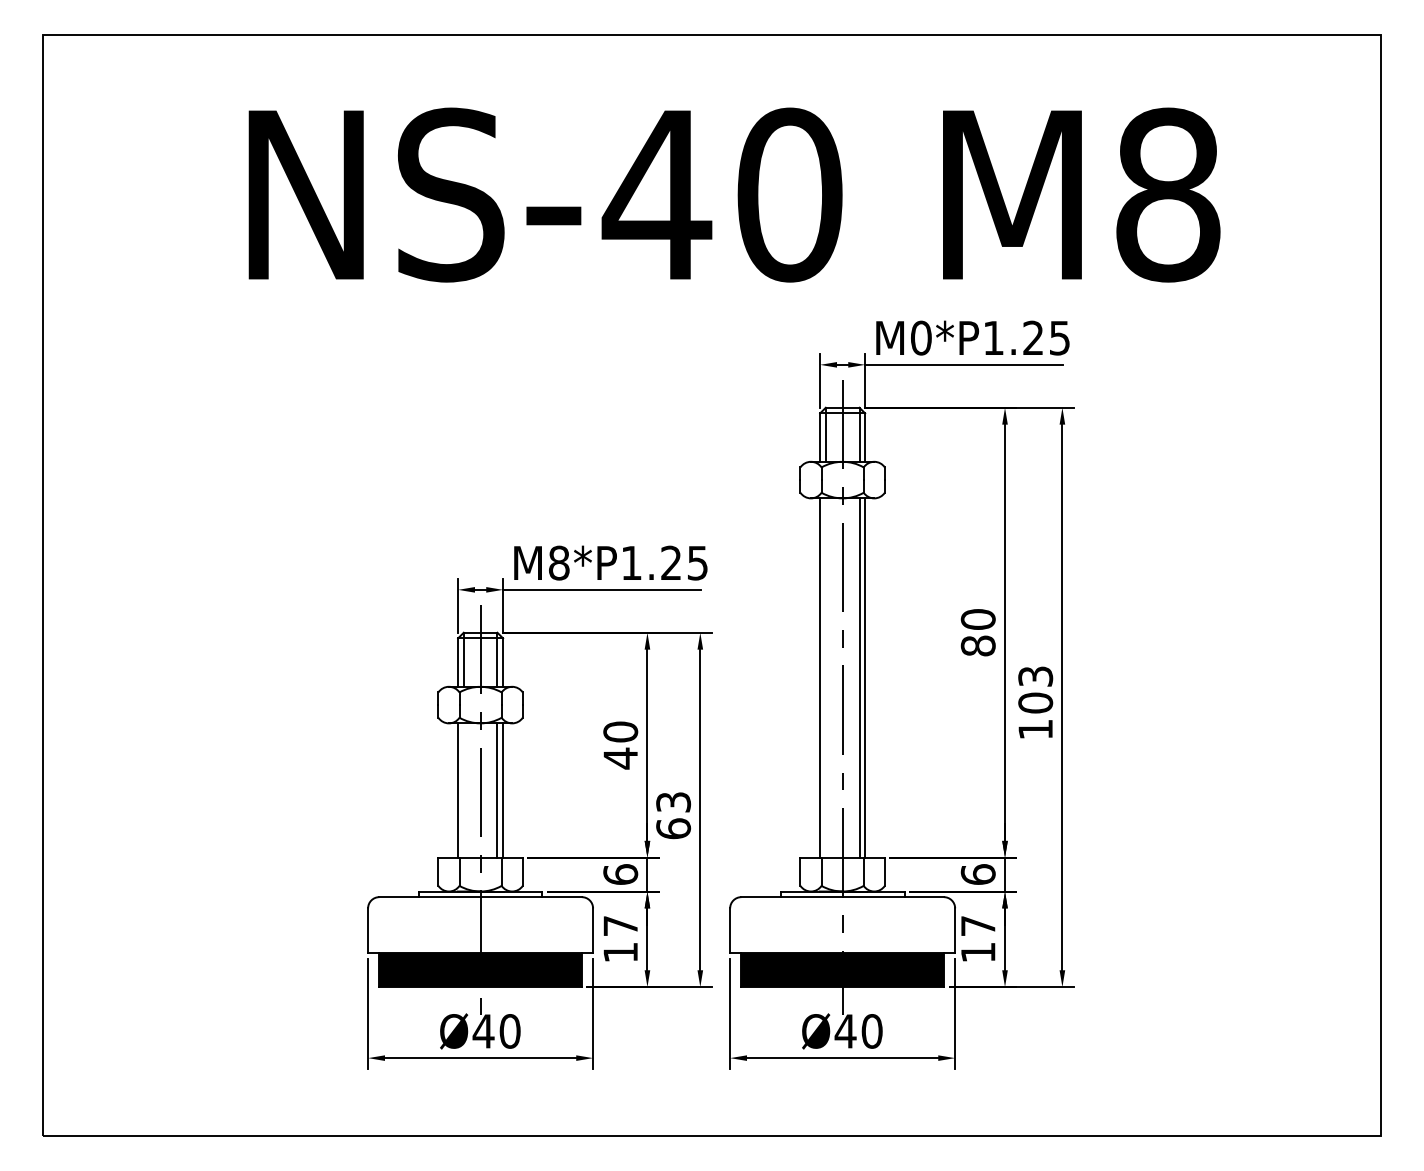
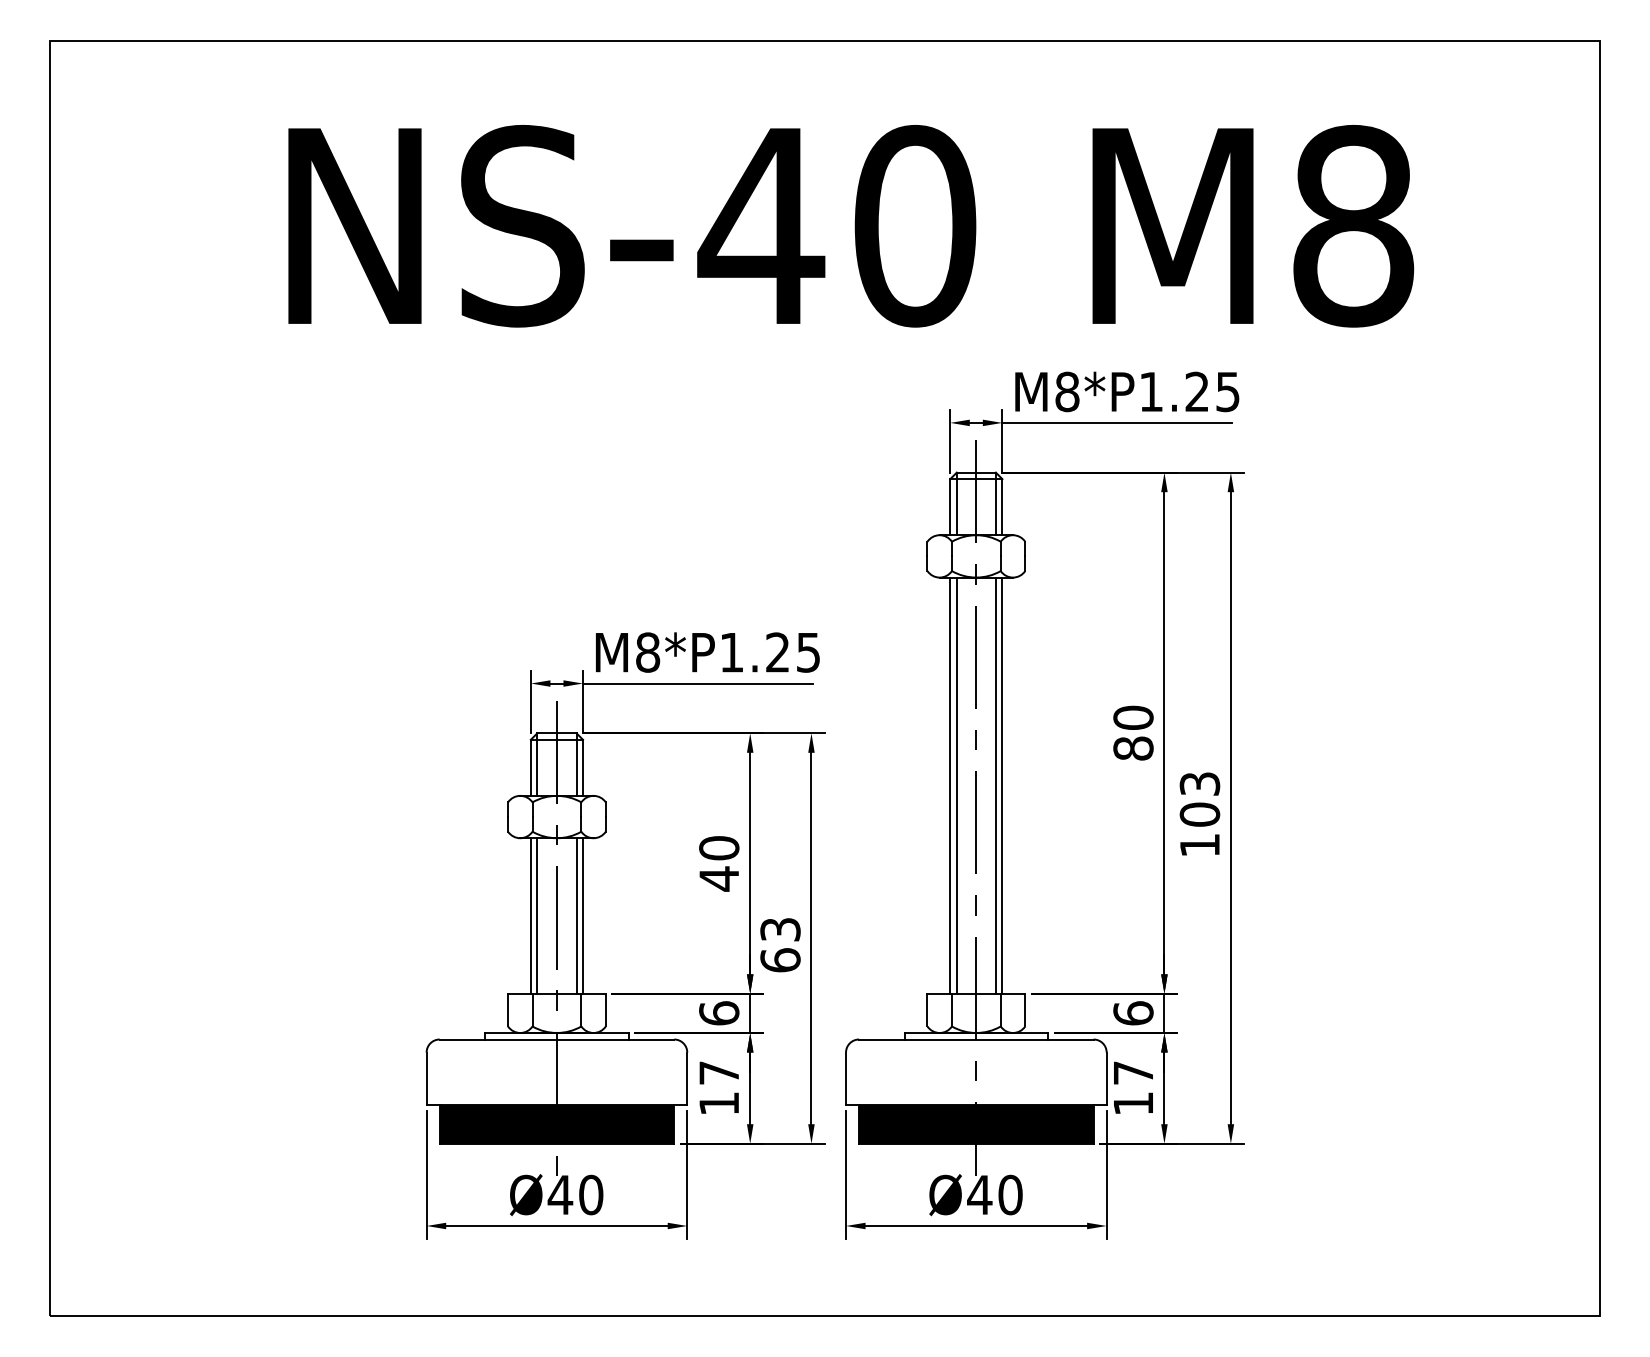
text: (921, 337) -> (1067, 391), M0*P1.25 -> M8*P1.25
line: (825, 677) -> (956, 785), added
line: (463, 790) -> (537, 915), added

